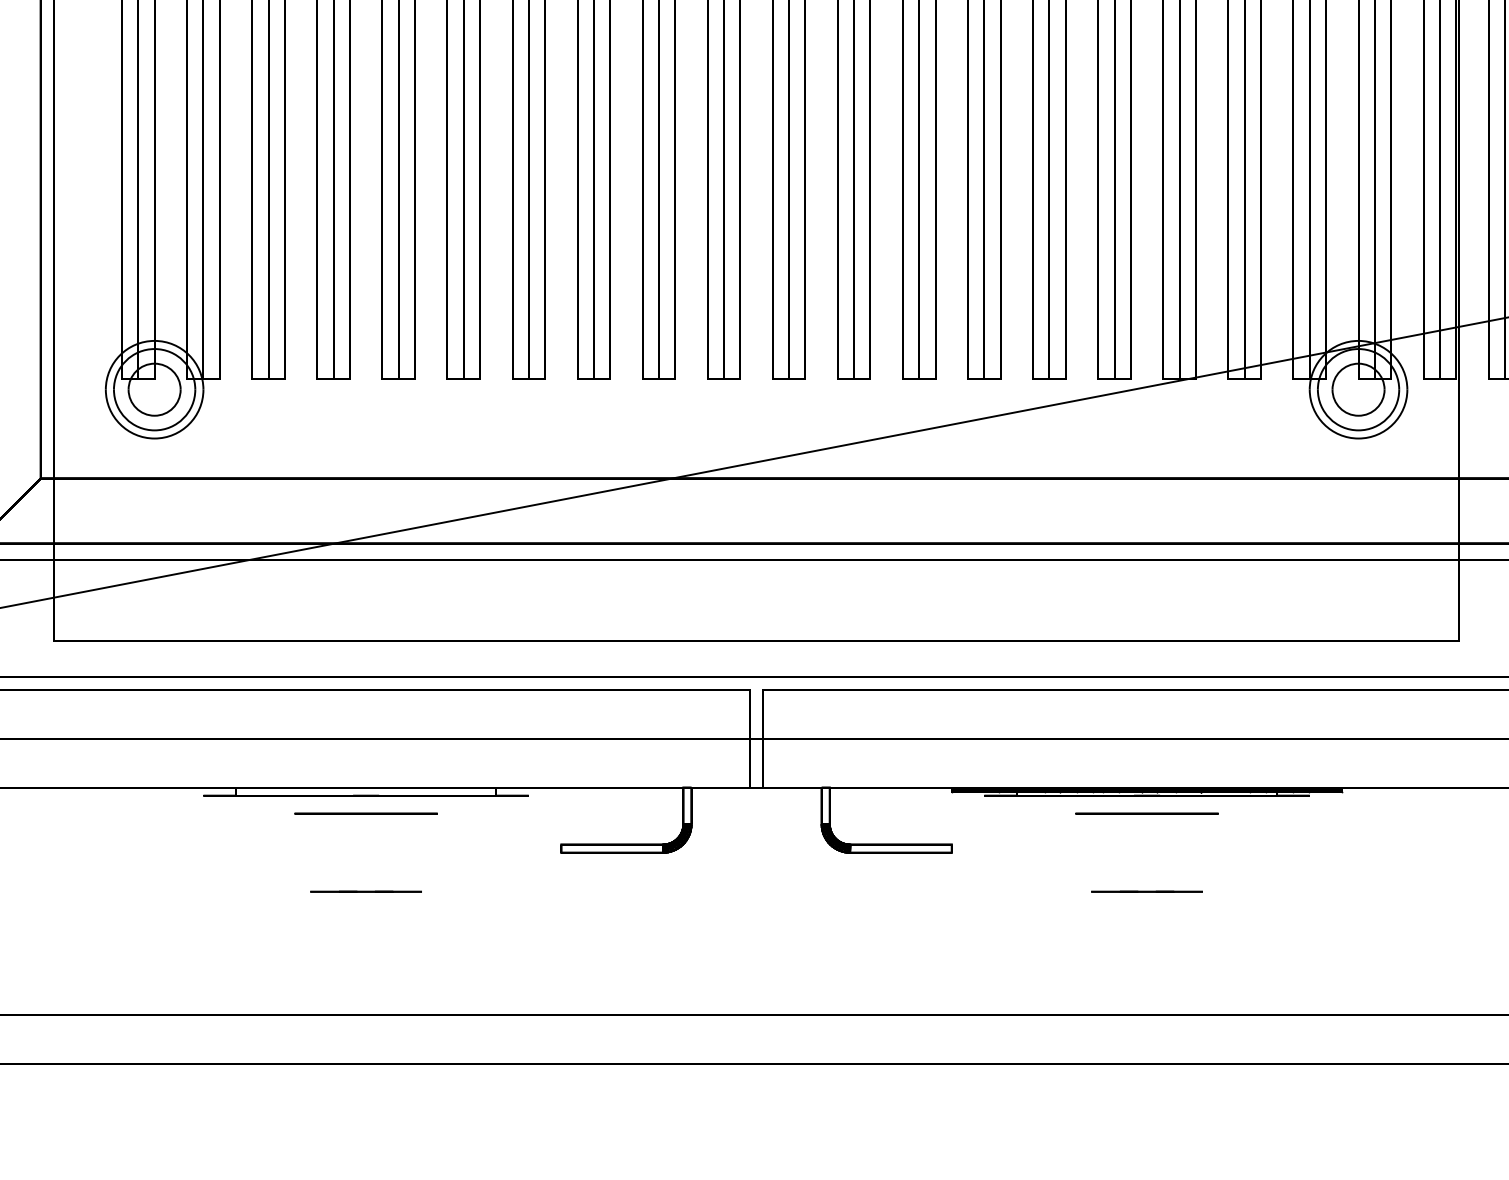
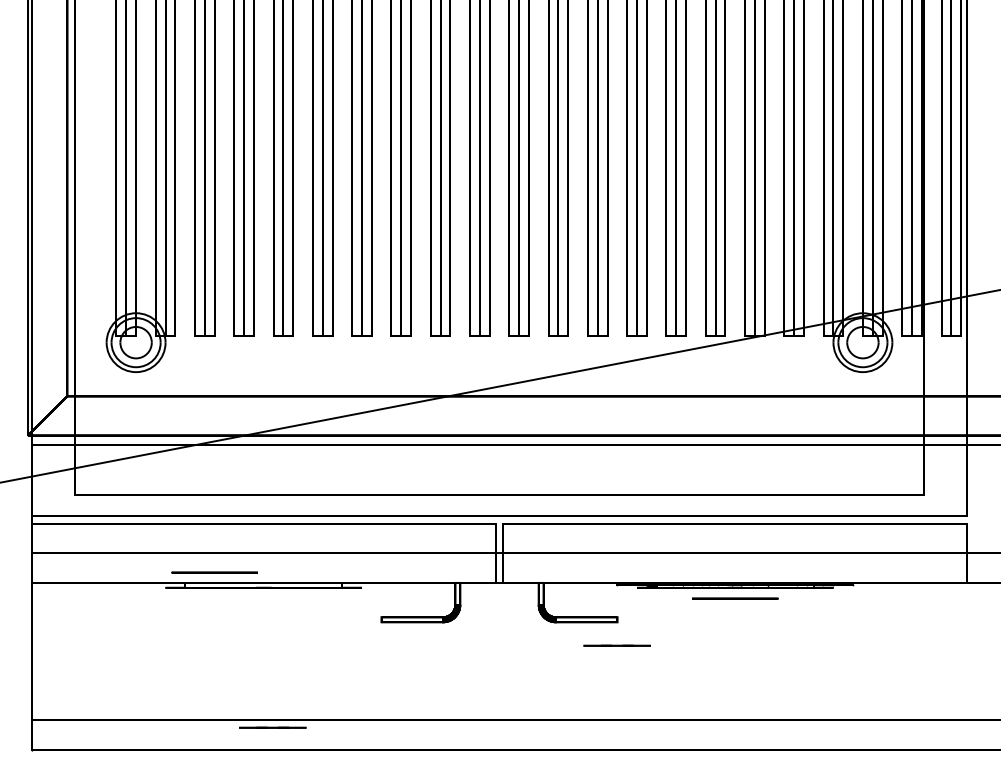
circle: (365, 813) -> (214, 572), moved
line: (365, 891) -> (272, 727), moved
line: (1145, 891) -> (616, 645), moved

